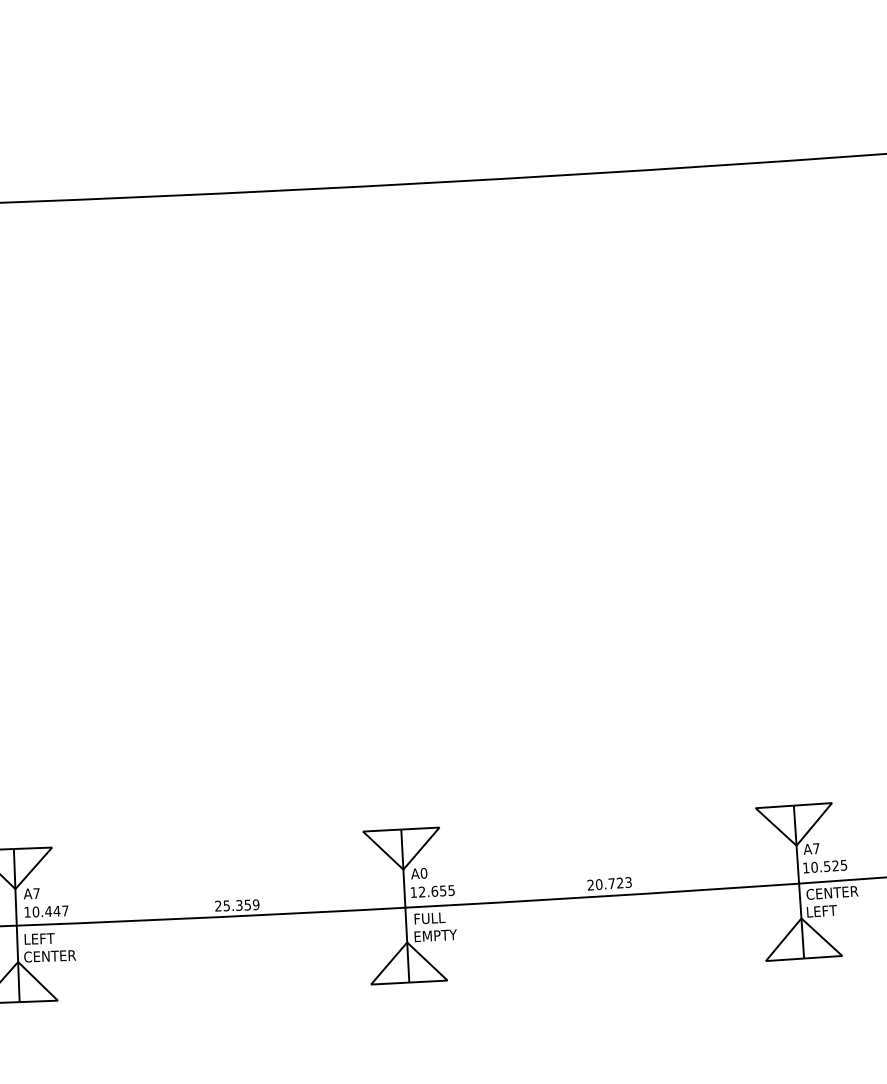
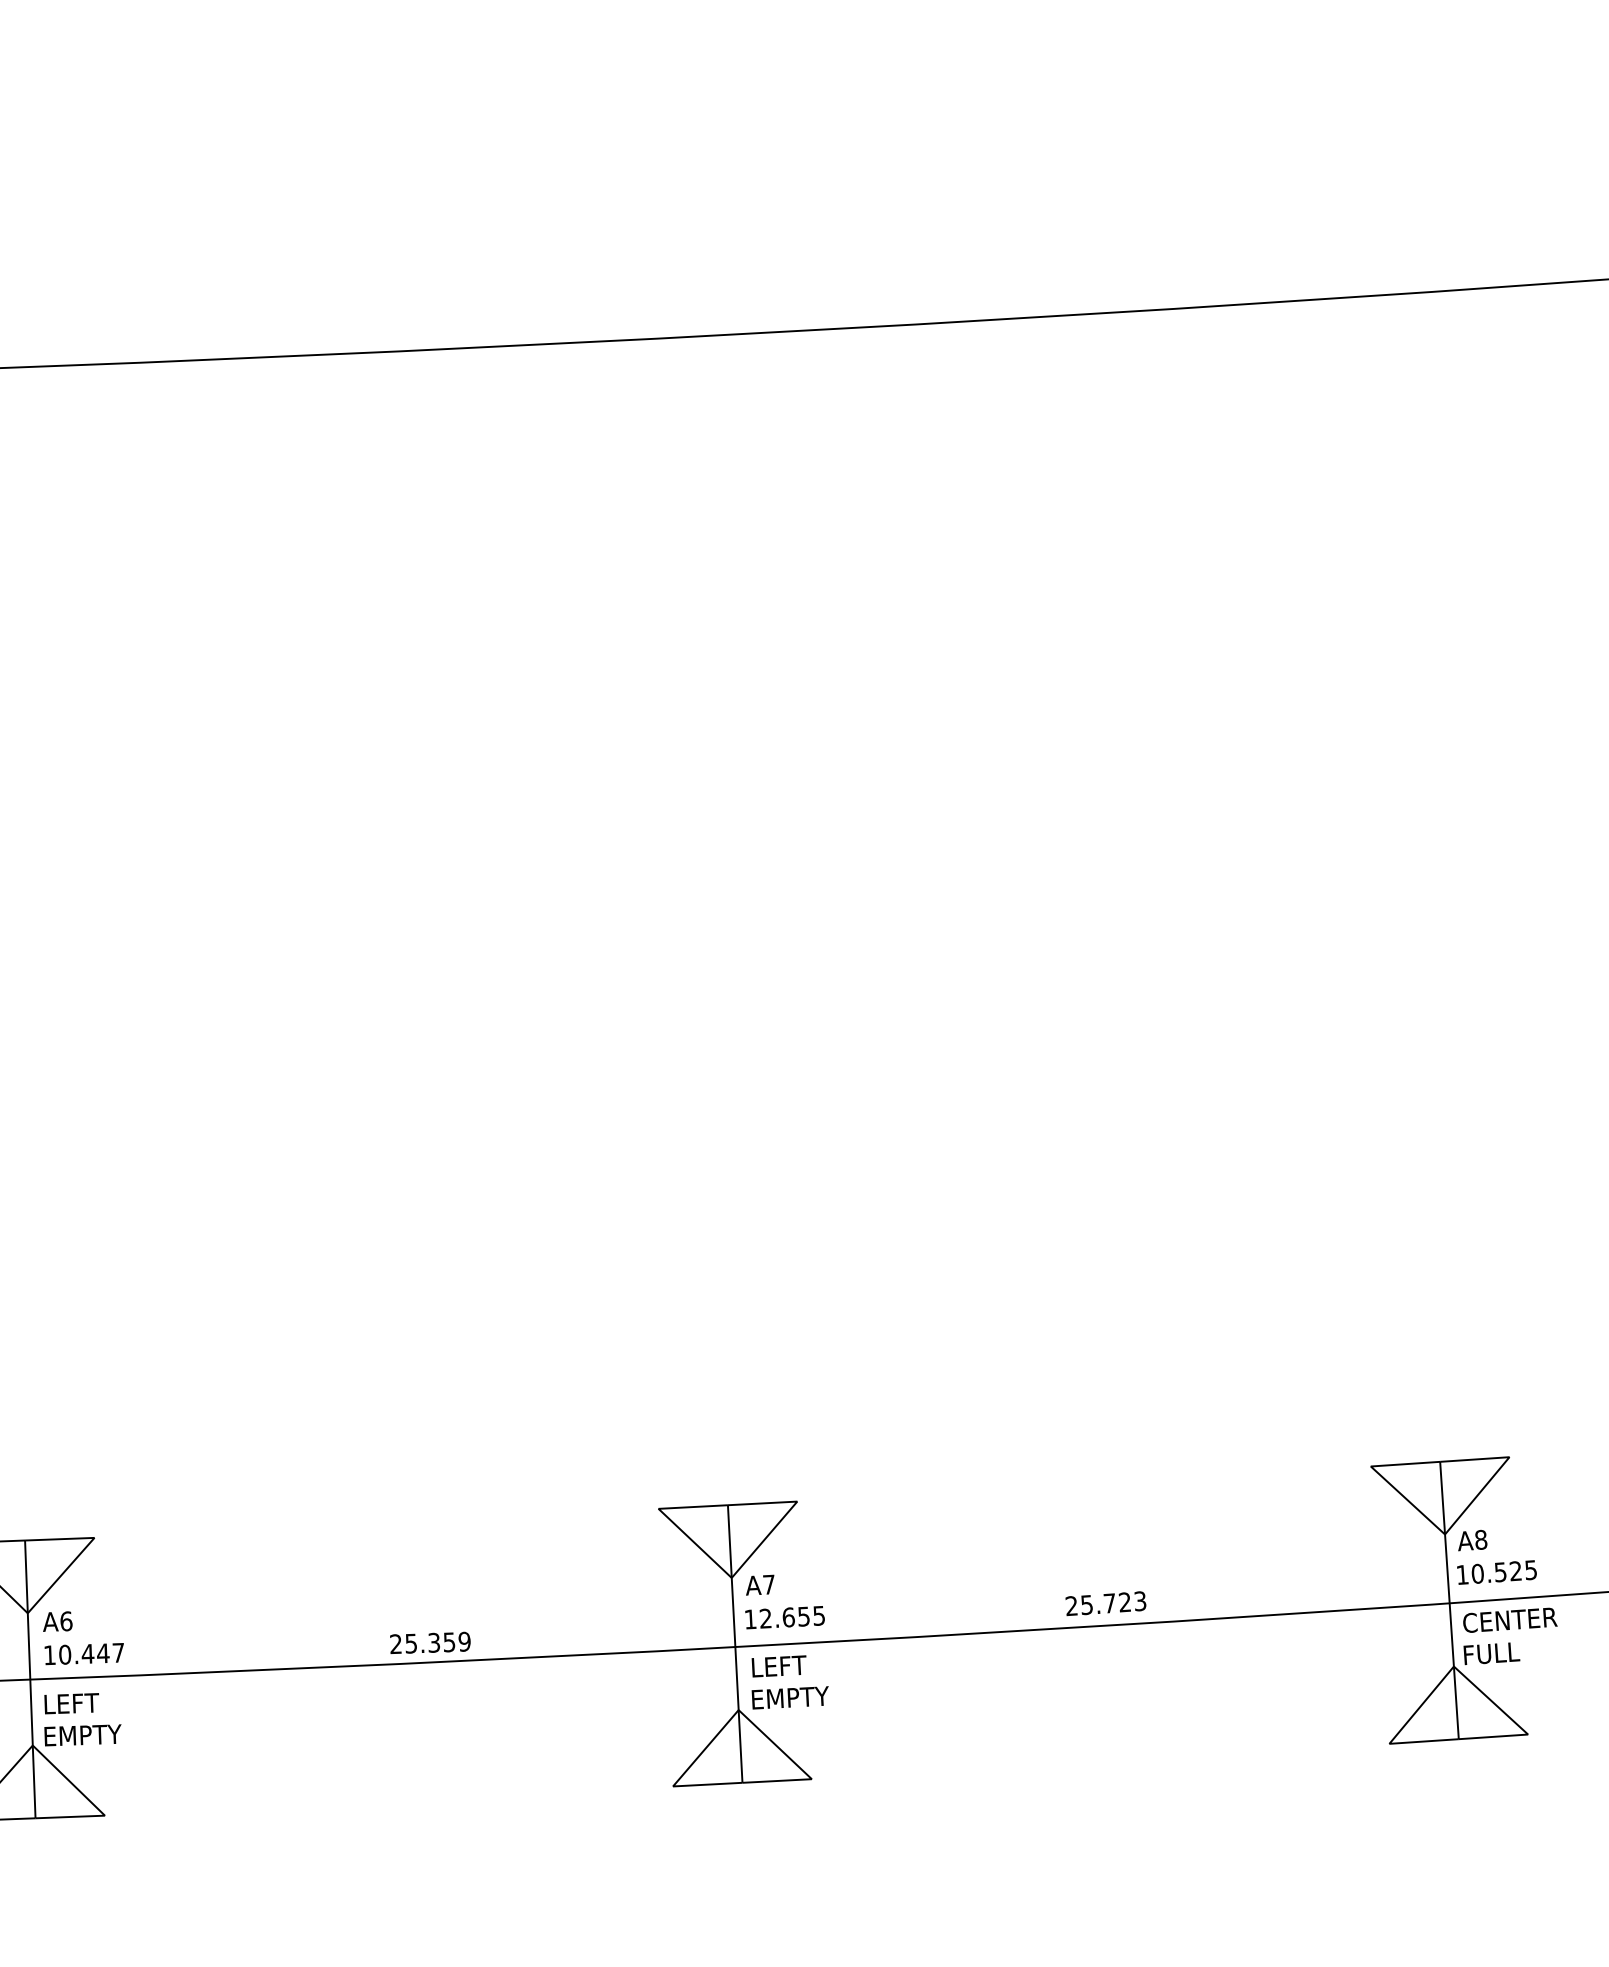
text: (816, 848) -> (1481, 1539), A7 -> A8
text: (423, 872) -> (768, 1583), A0 -> A7
text: (599, 884) -> (1087, 1604), 20.723 -> 25.723
text: (36, 893) -> (66, 1621), A7 -> A6
text: (822, 911) -> (1492, 1653), LEFT -> FULL
text: (430, 918) -> (780, 1666), FULL -> LEFT
text: (50, 956) -> (91, 1735), CENTER -> EMPTY

